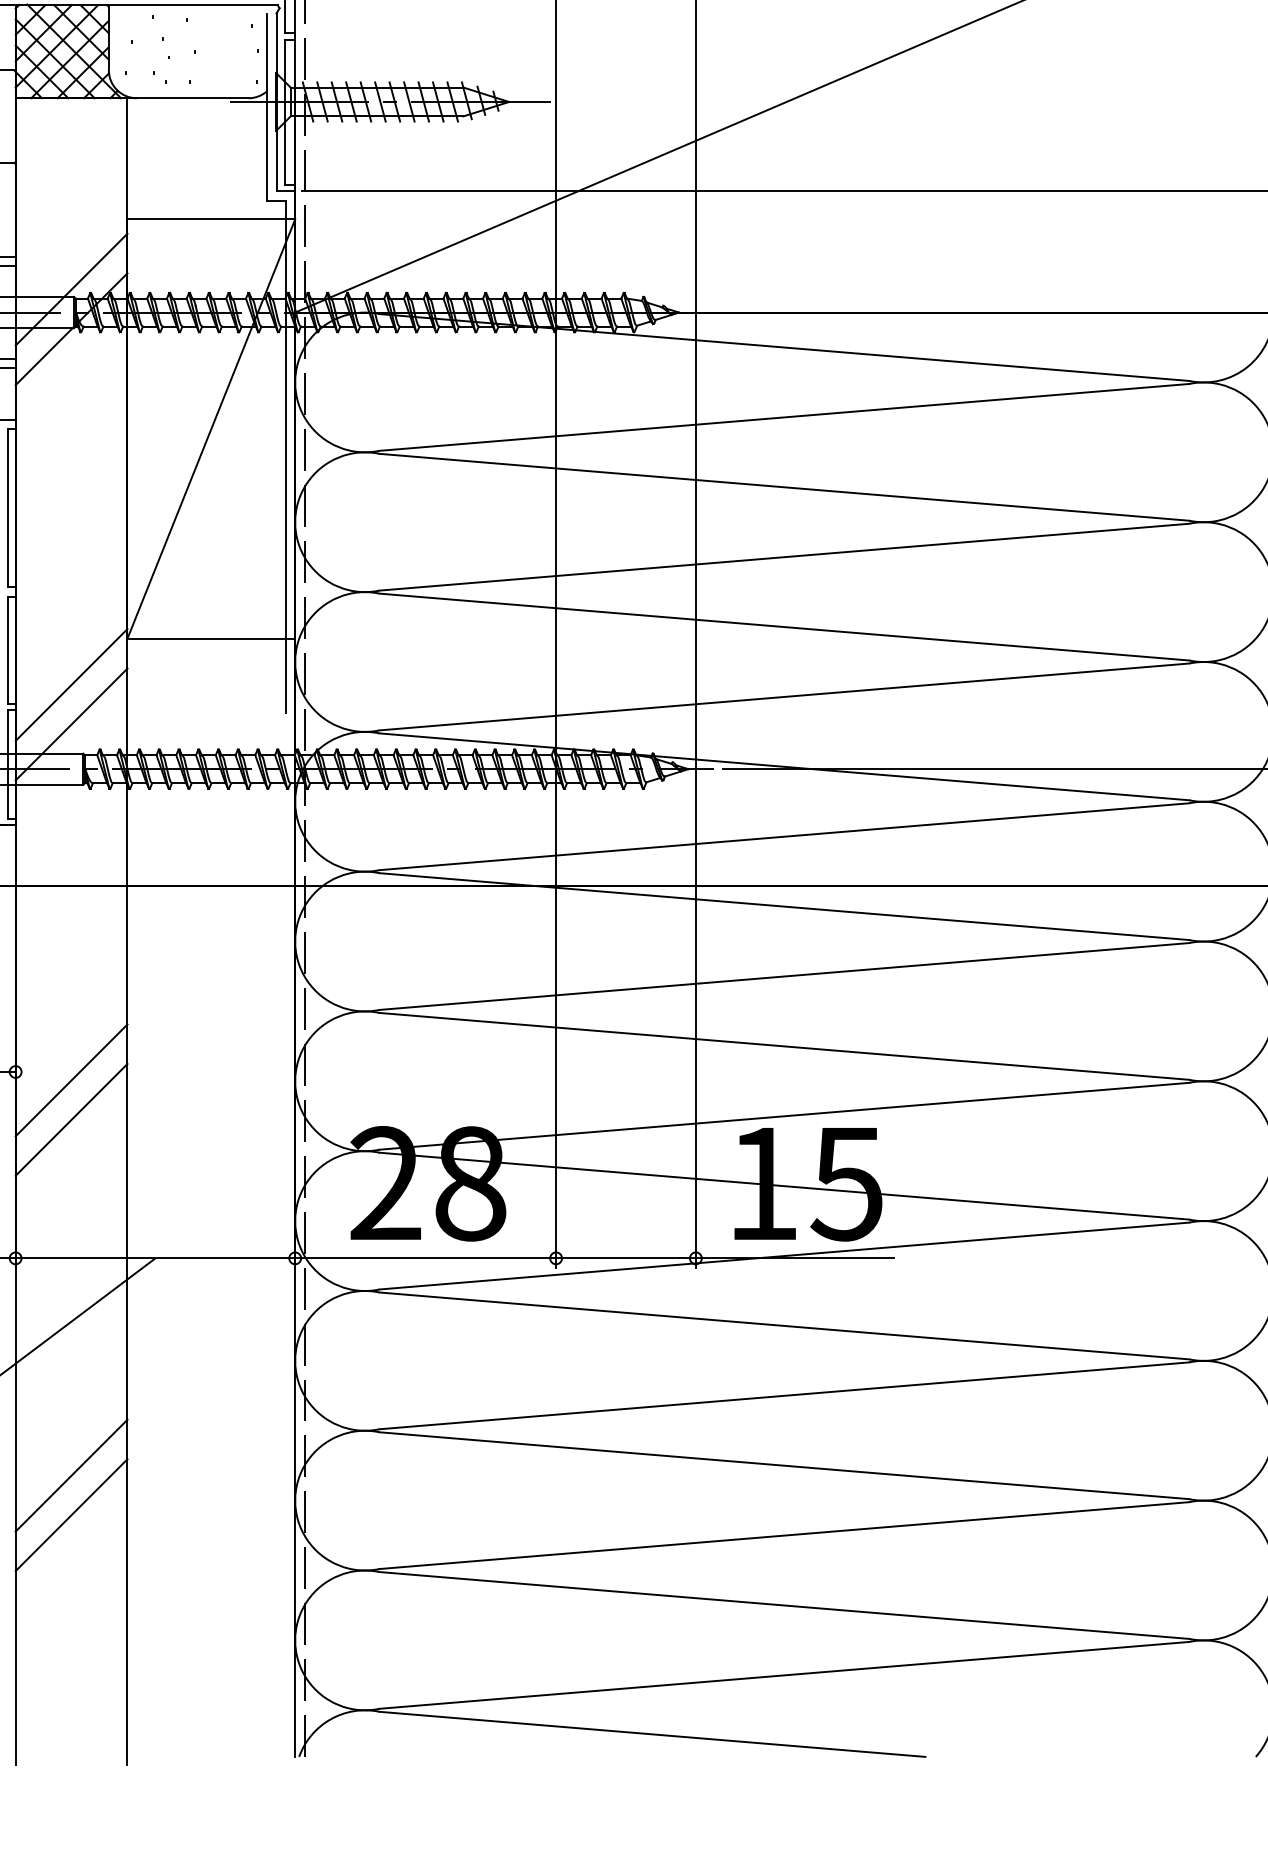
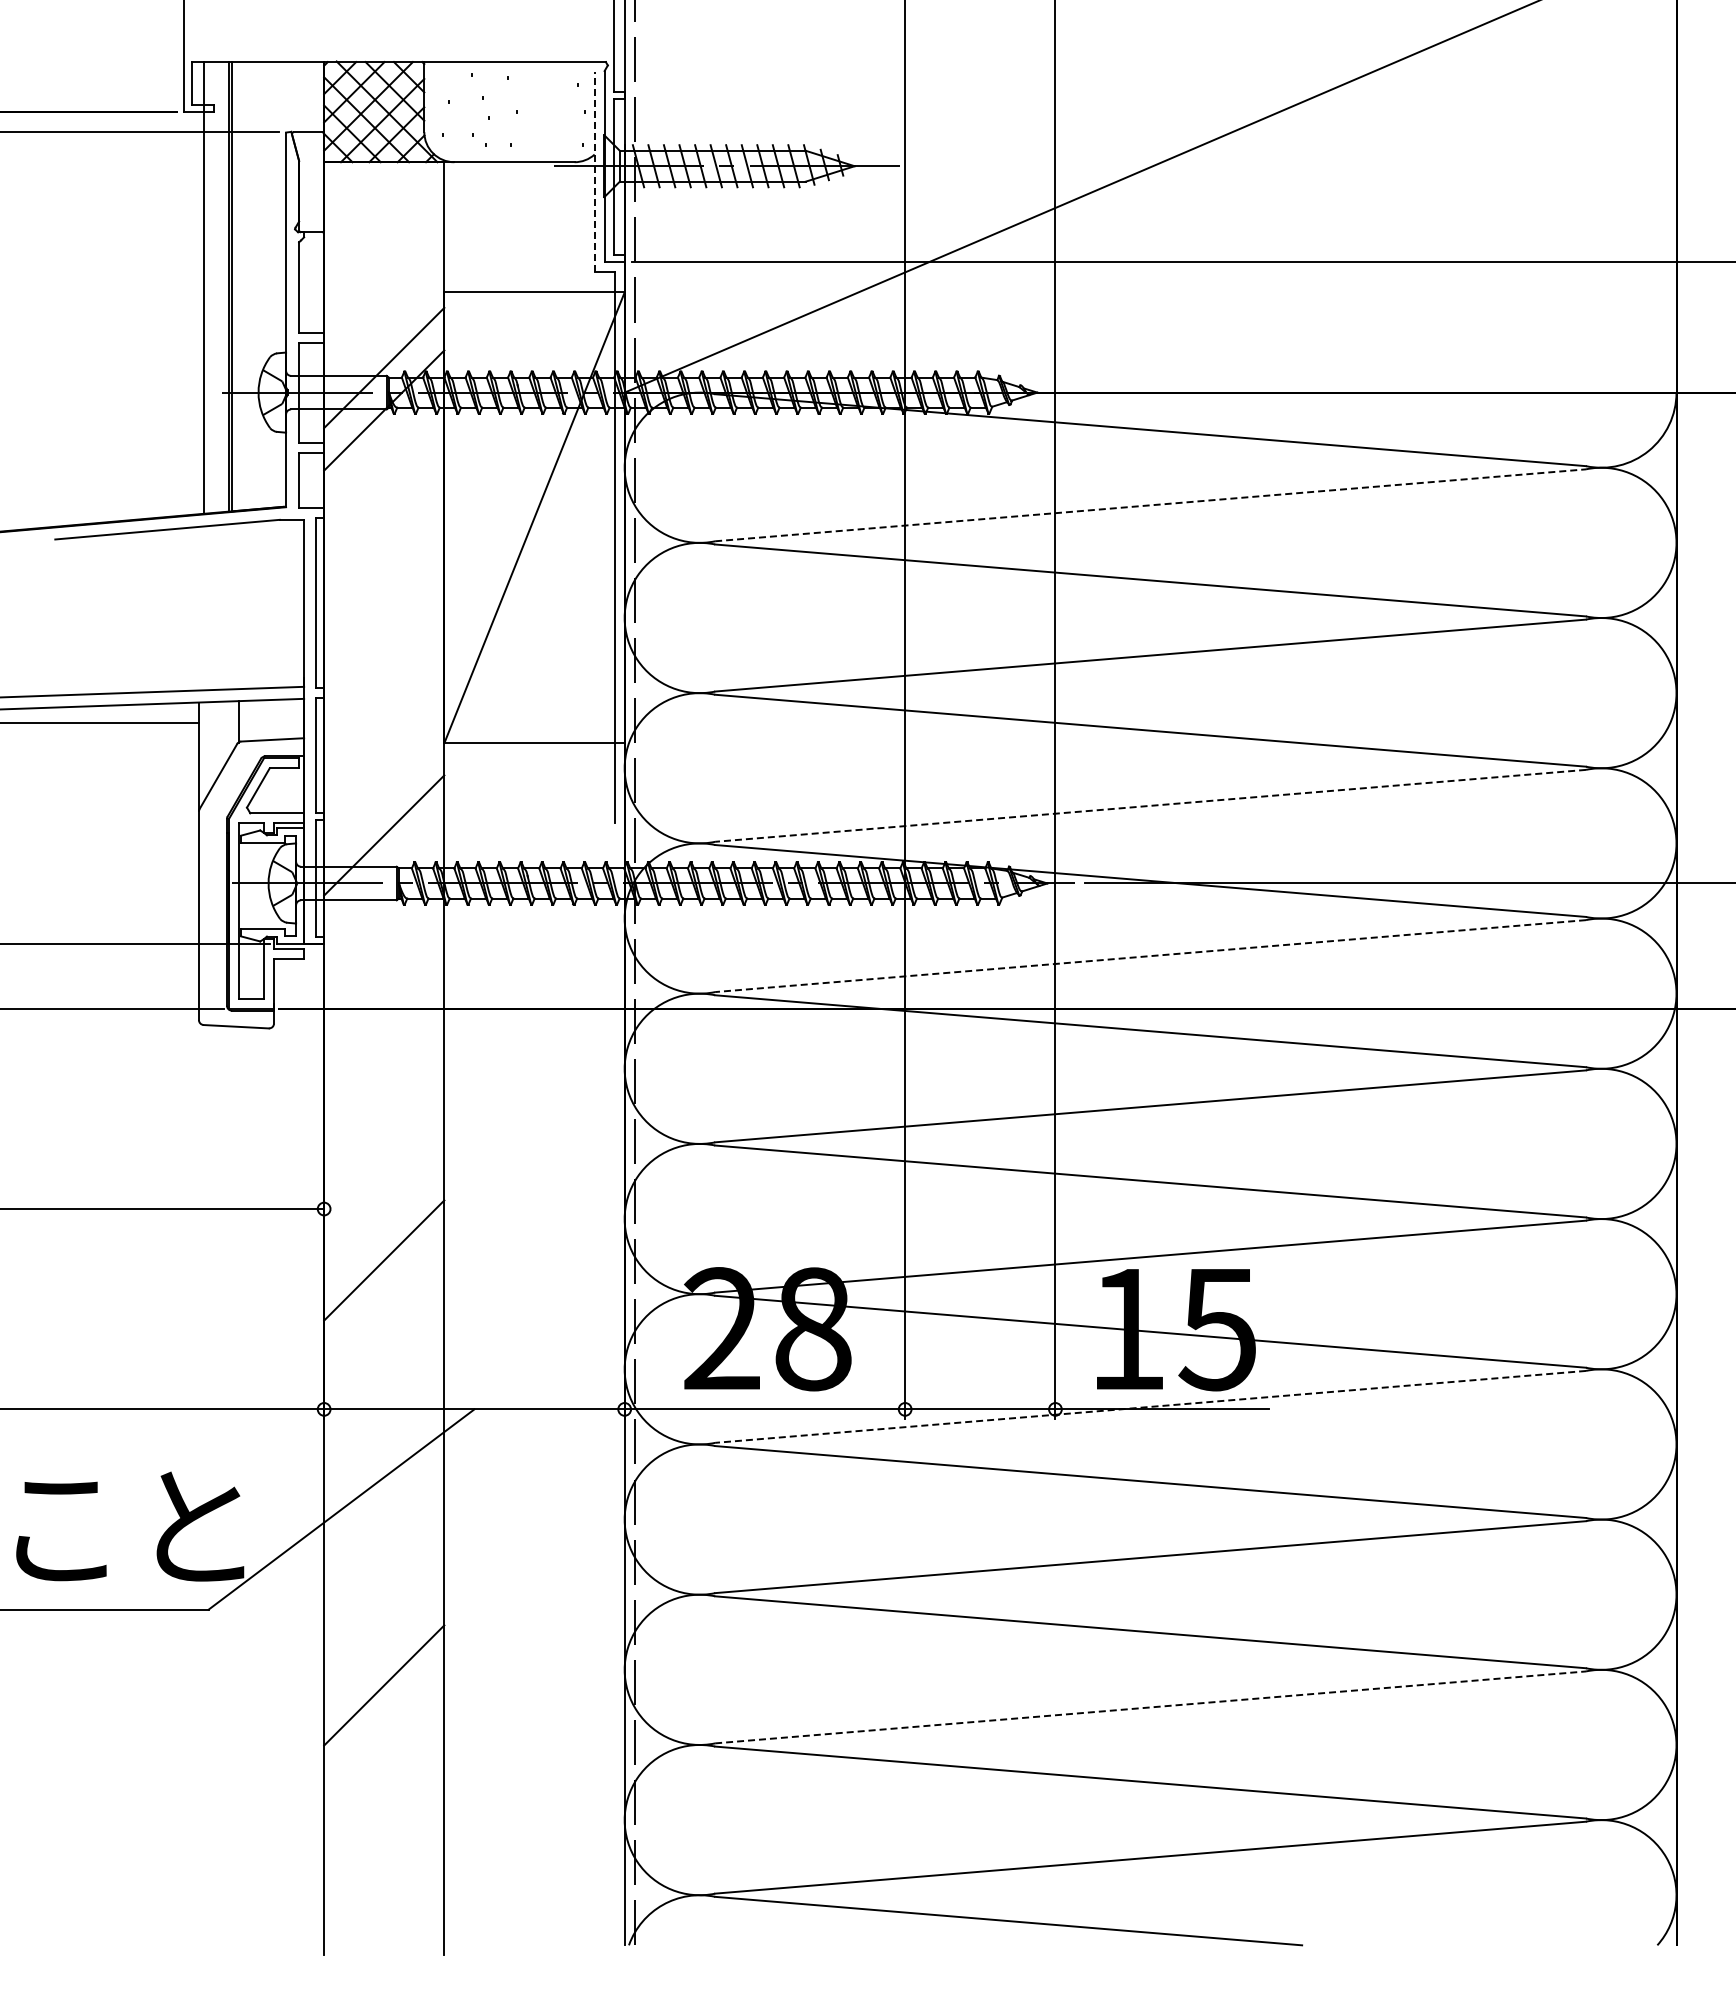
line: (267, 106) -> (594, 171), solid -> dashed
line: (784, 417) -> (1150, 505), solid -> dashed
line: (71, 684) -> (384, 792), removed
line: (784, 696) -> (1150, 805), solid -> dashed
line: (784, 837) -> (1150, 956), solid -> dashed
line: (71, 1079) -> (384, 1217), removed
line: (784, 1255) -> (1150, 1406), solid -> dashed
line: (71, 1475) -> (384, 1642), removed
line: (784, 1535) -> (1150, 1707), solid -> dashed

